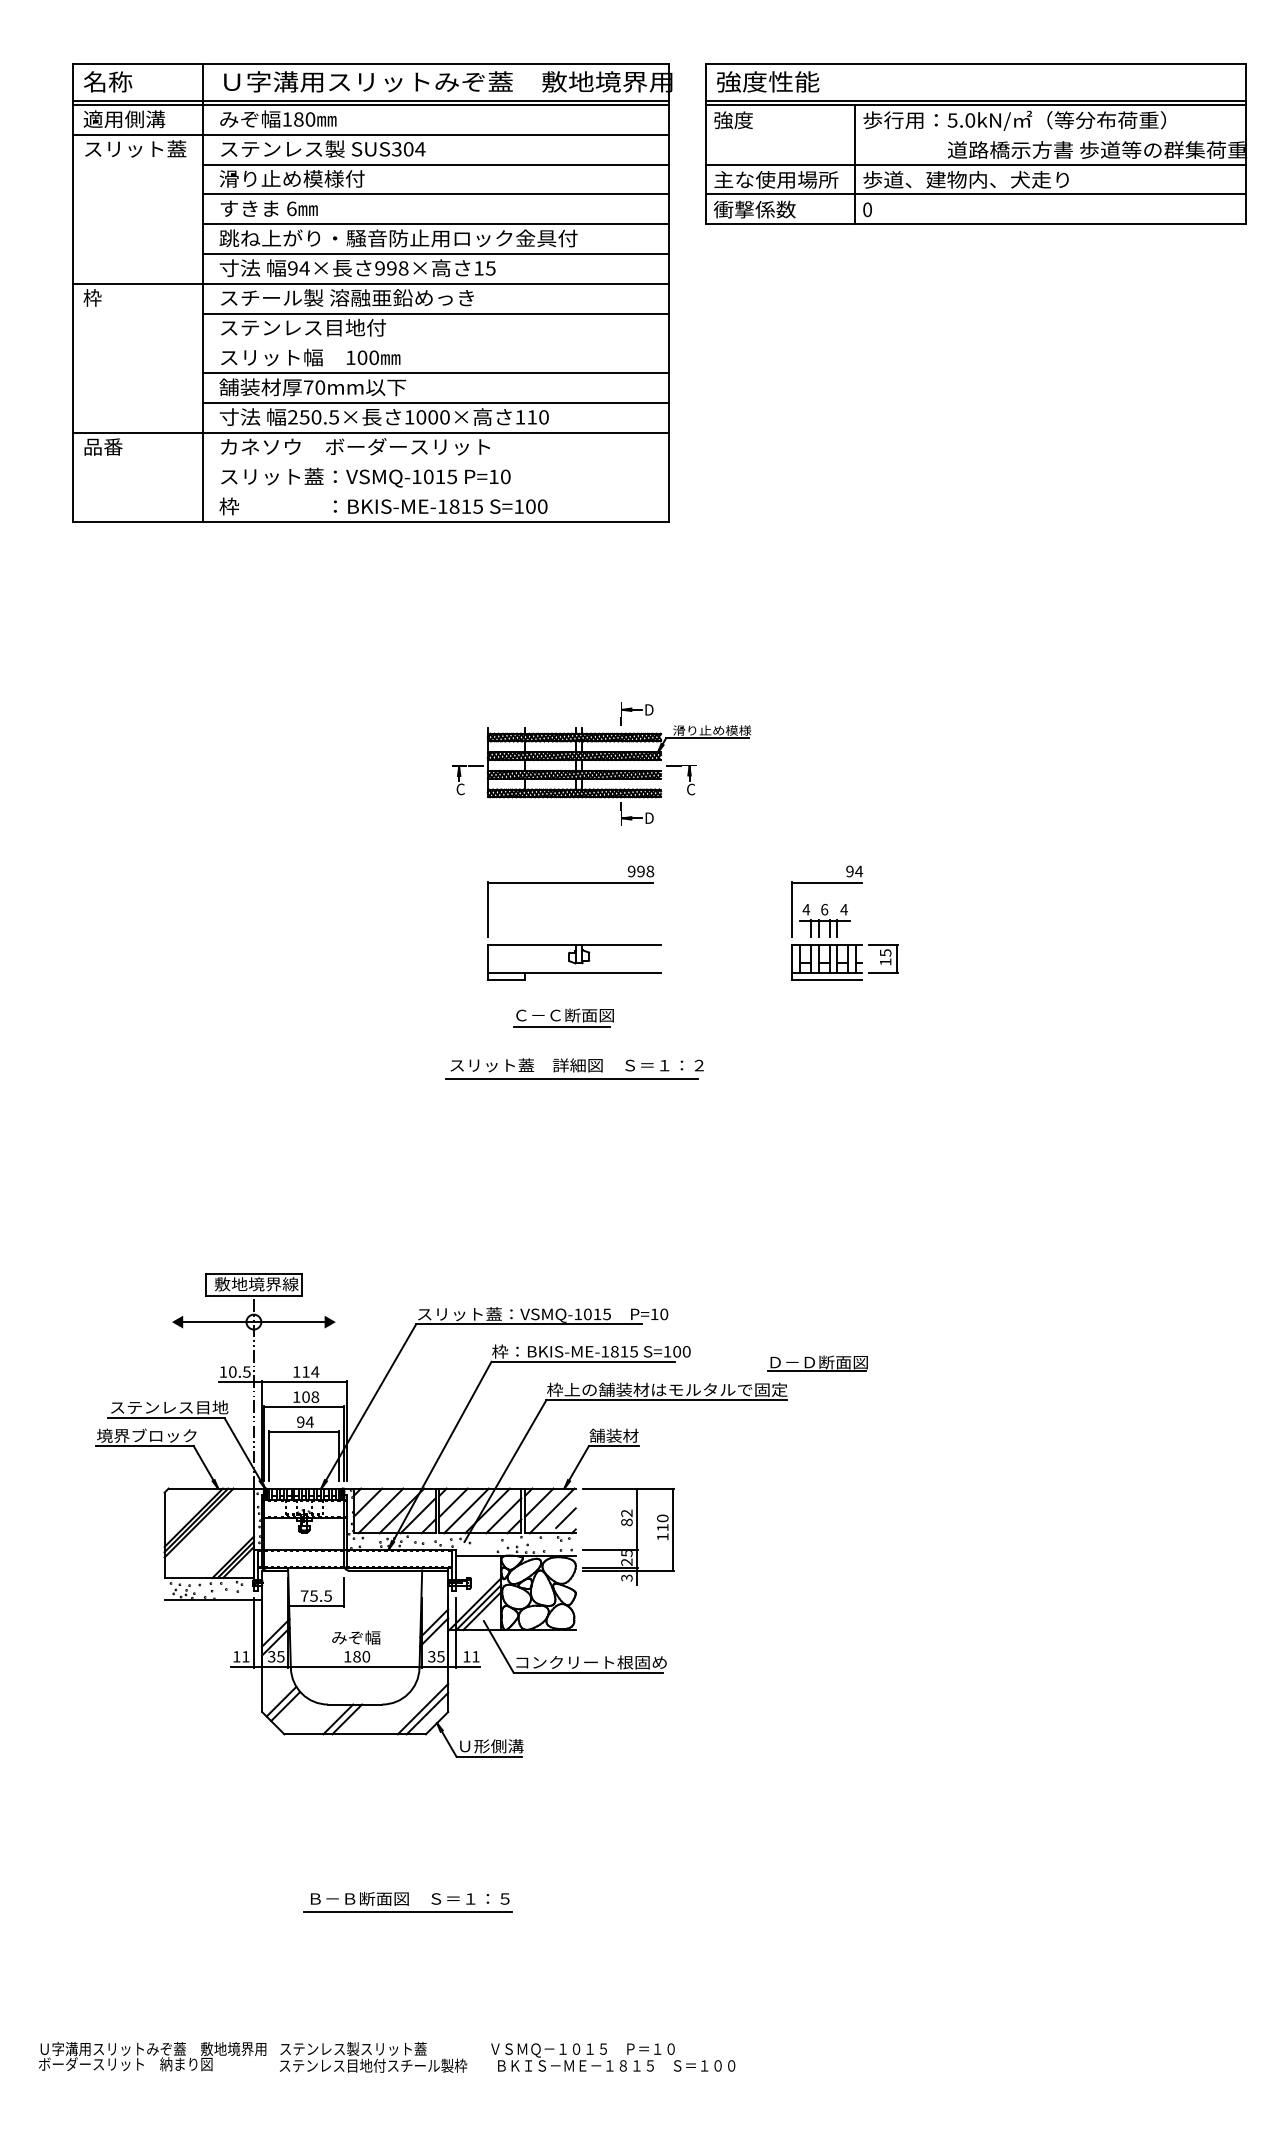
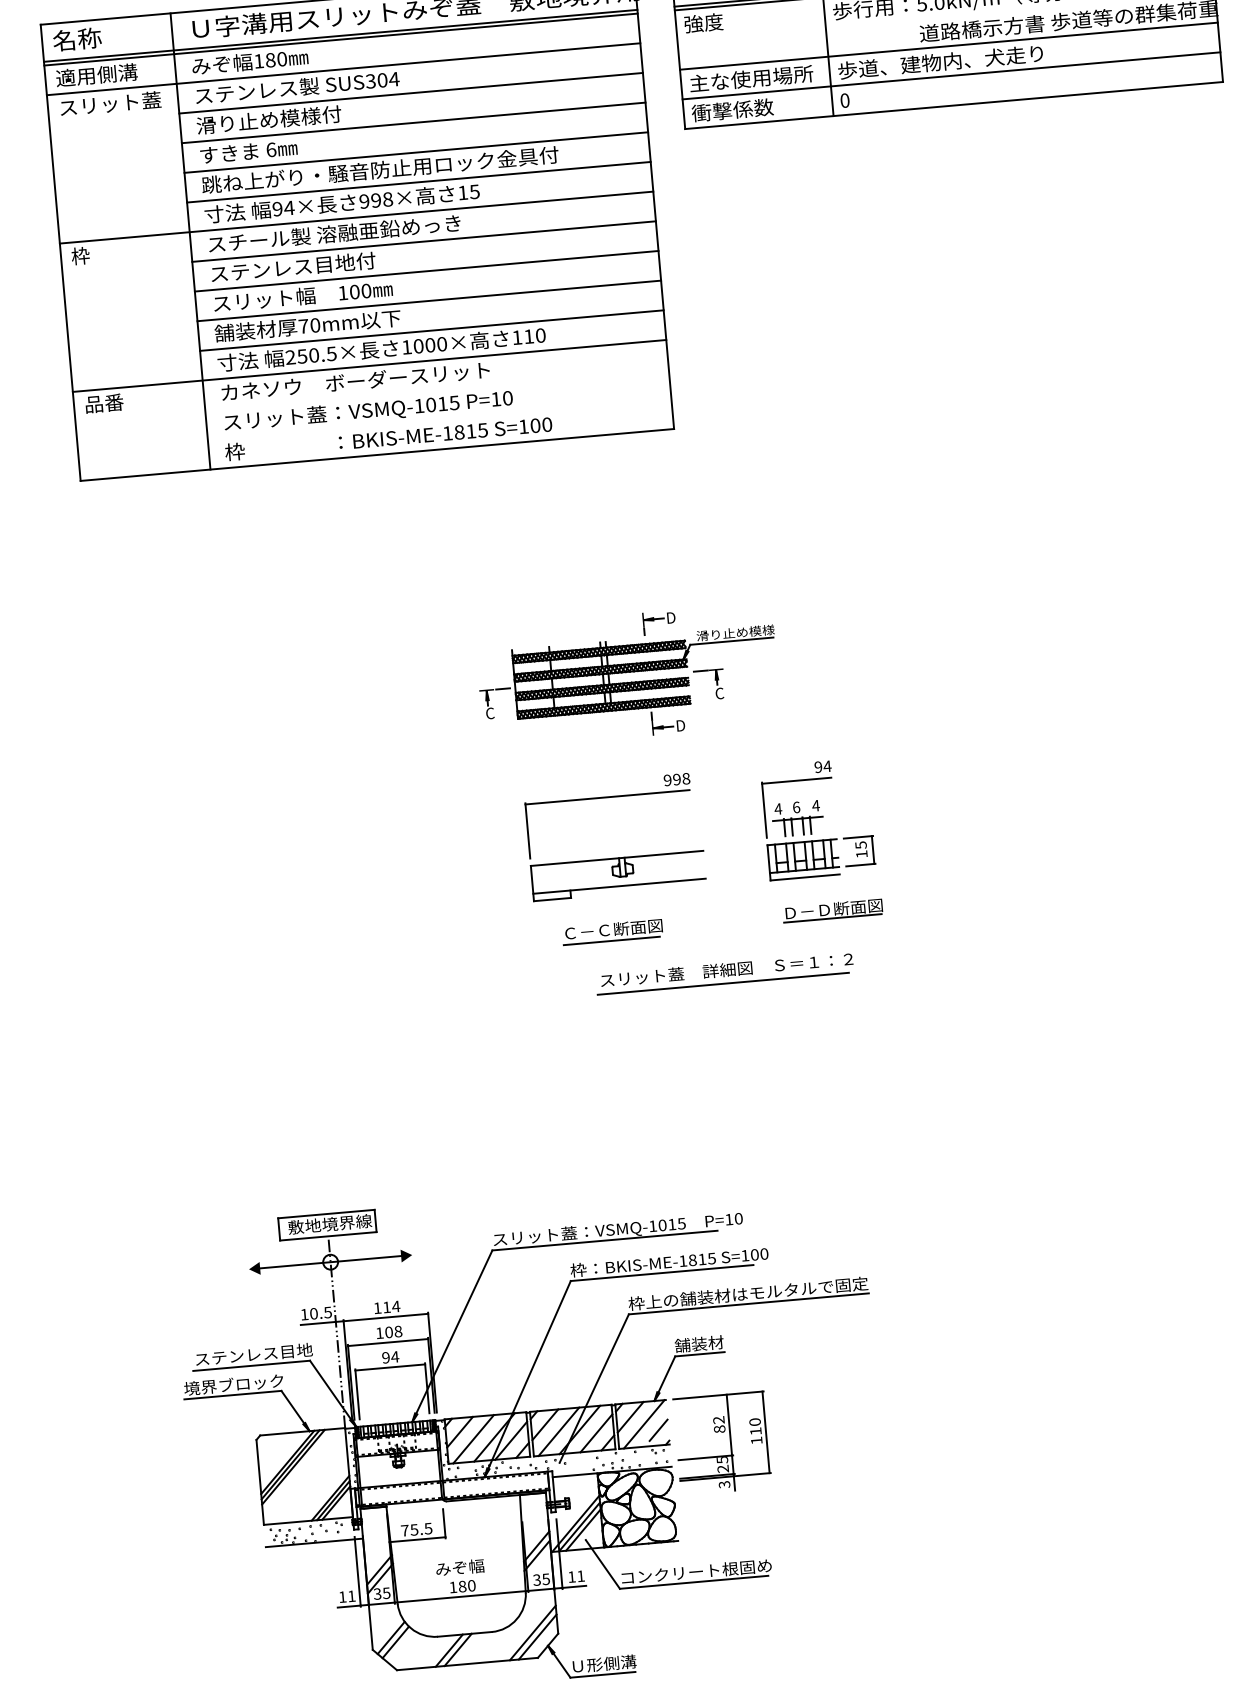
line: (435, 343) -> (426, 271), added
part: (844, 922) -> (817, 818), moved
part: (574, 1068) -> (724, 973), moved
part: (817, 1363) -> (832, 910), moved

